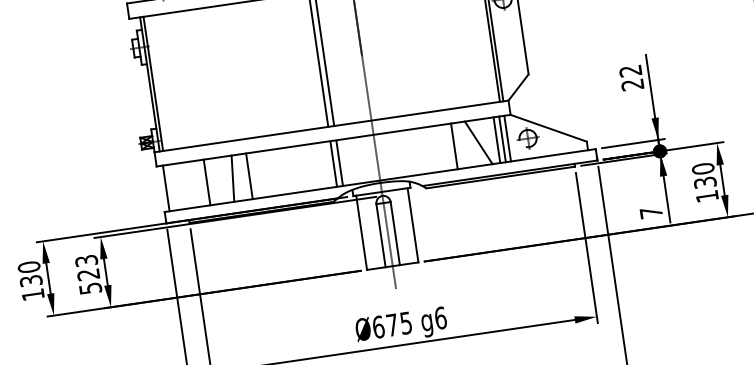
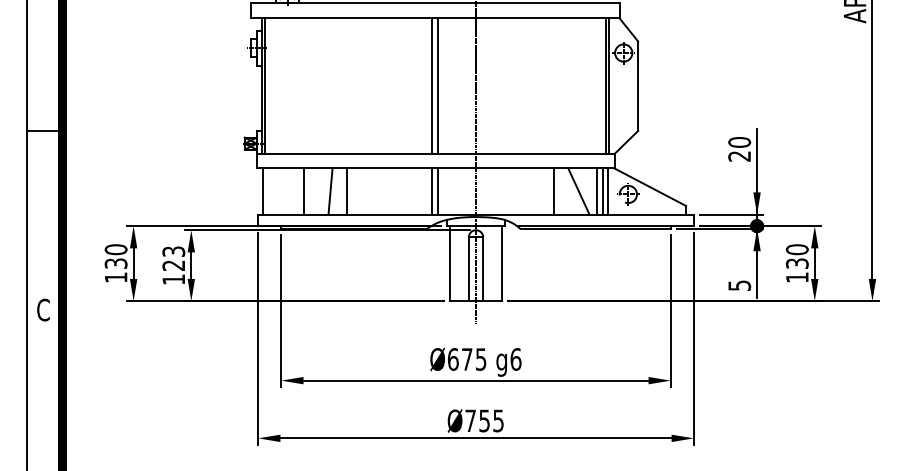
text: (630, 71) -> (739, 142), 22 -> 20
text: (651, 212) -> (739, 285), 7 -> 5
text: (90, 288) -> (173, 279), 523 -> 123

